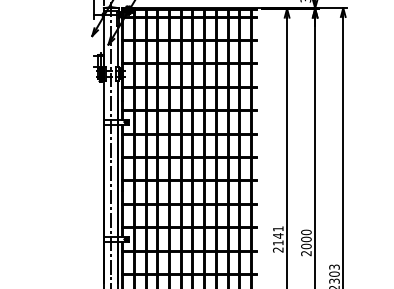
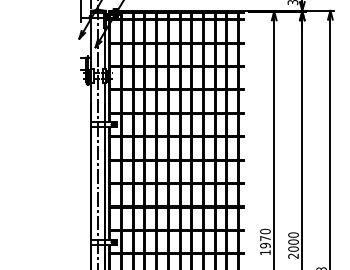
text: (278, 239) -> (265, 242), 2141 -> 1970

